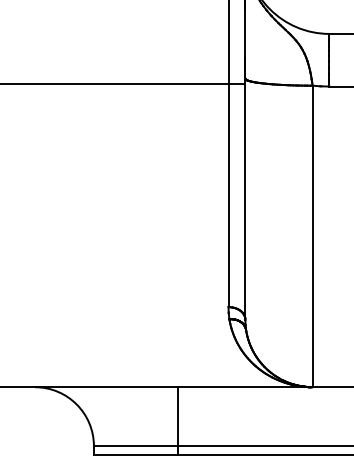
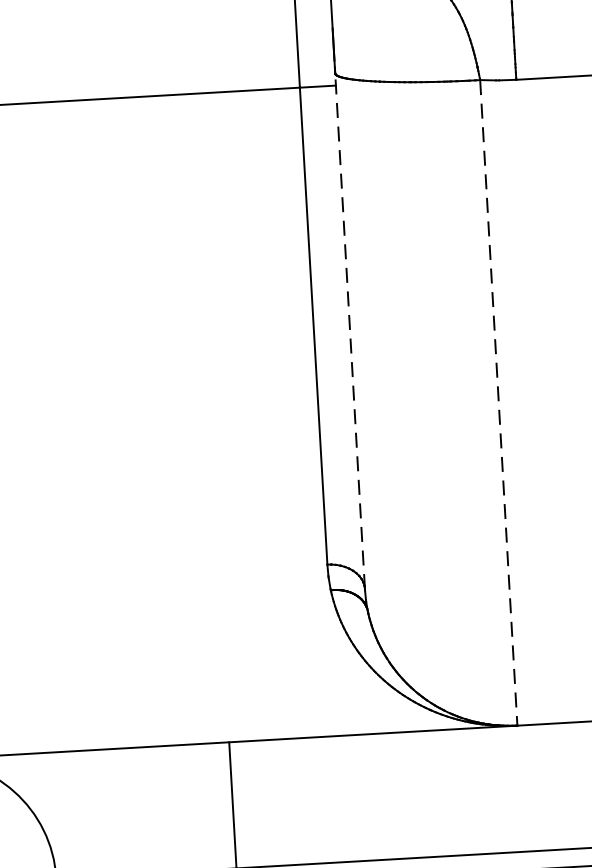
line: (245, 198) -> (350, 329), solid -> dashed
line: (312, 236) -> (498, 402), solid -> dashed

